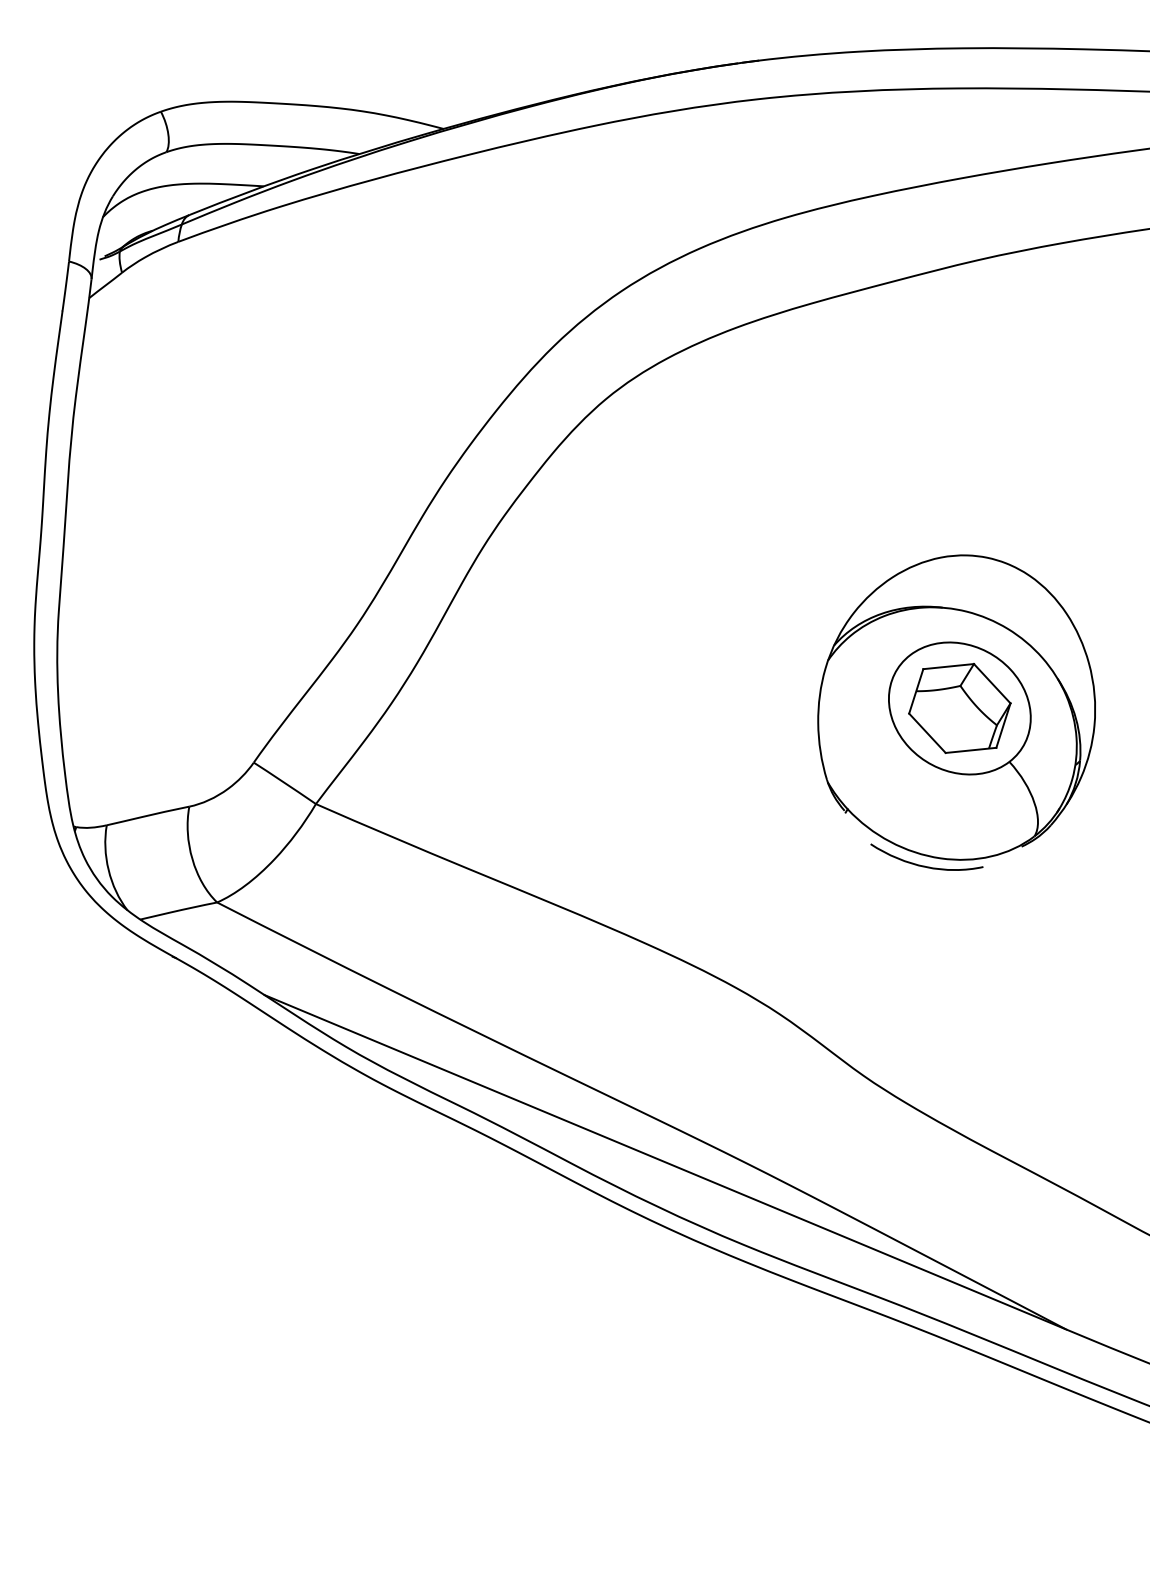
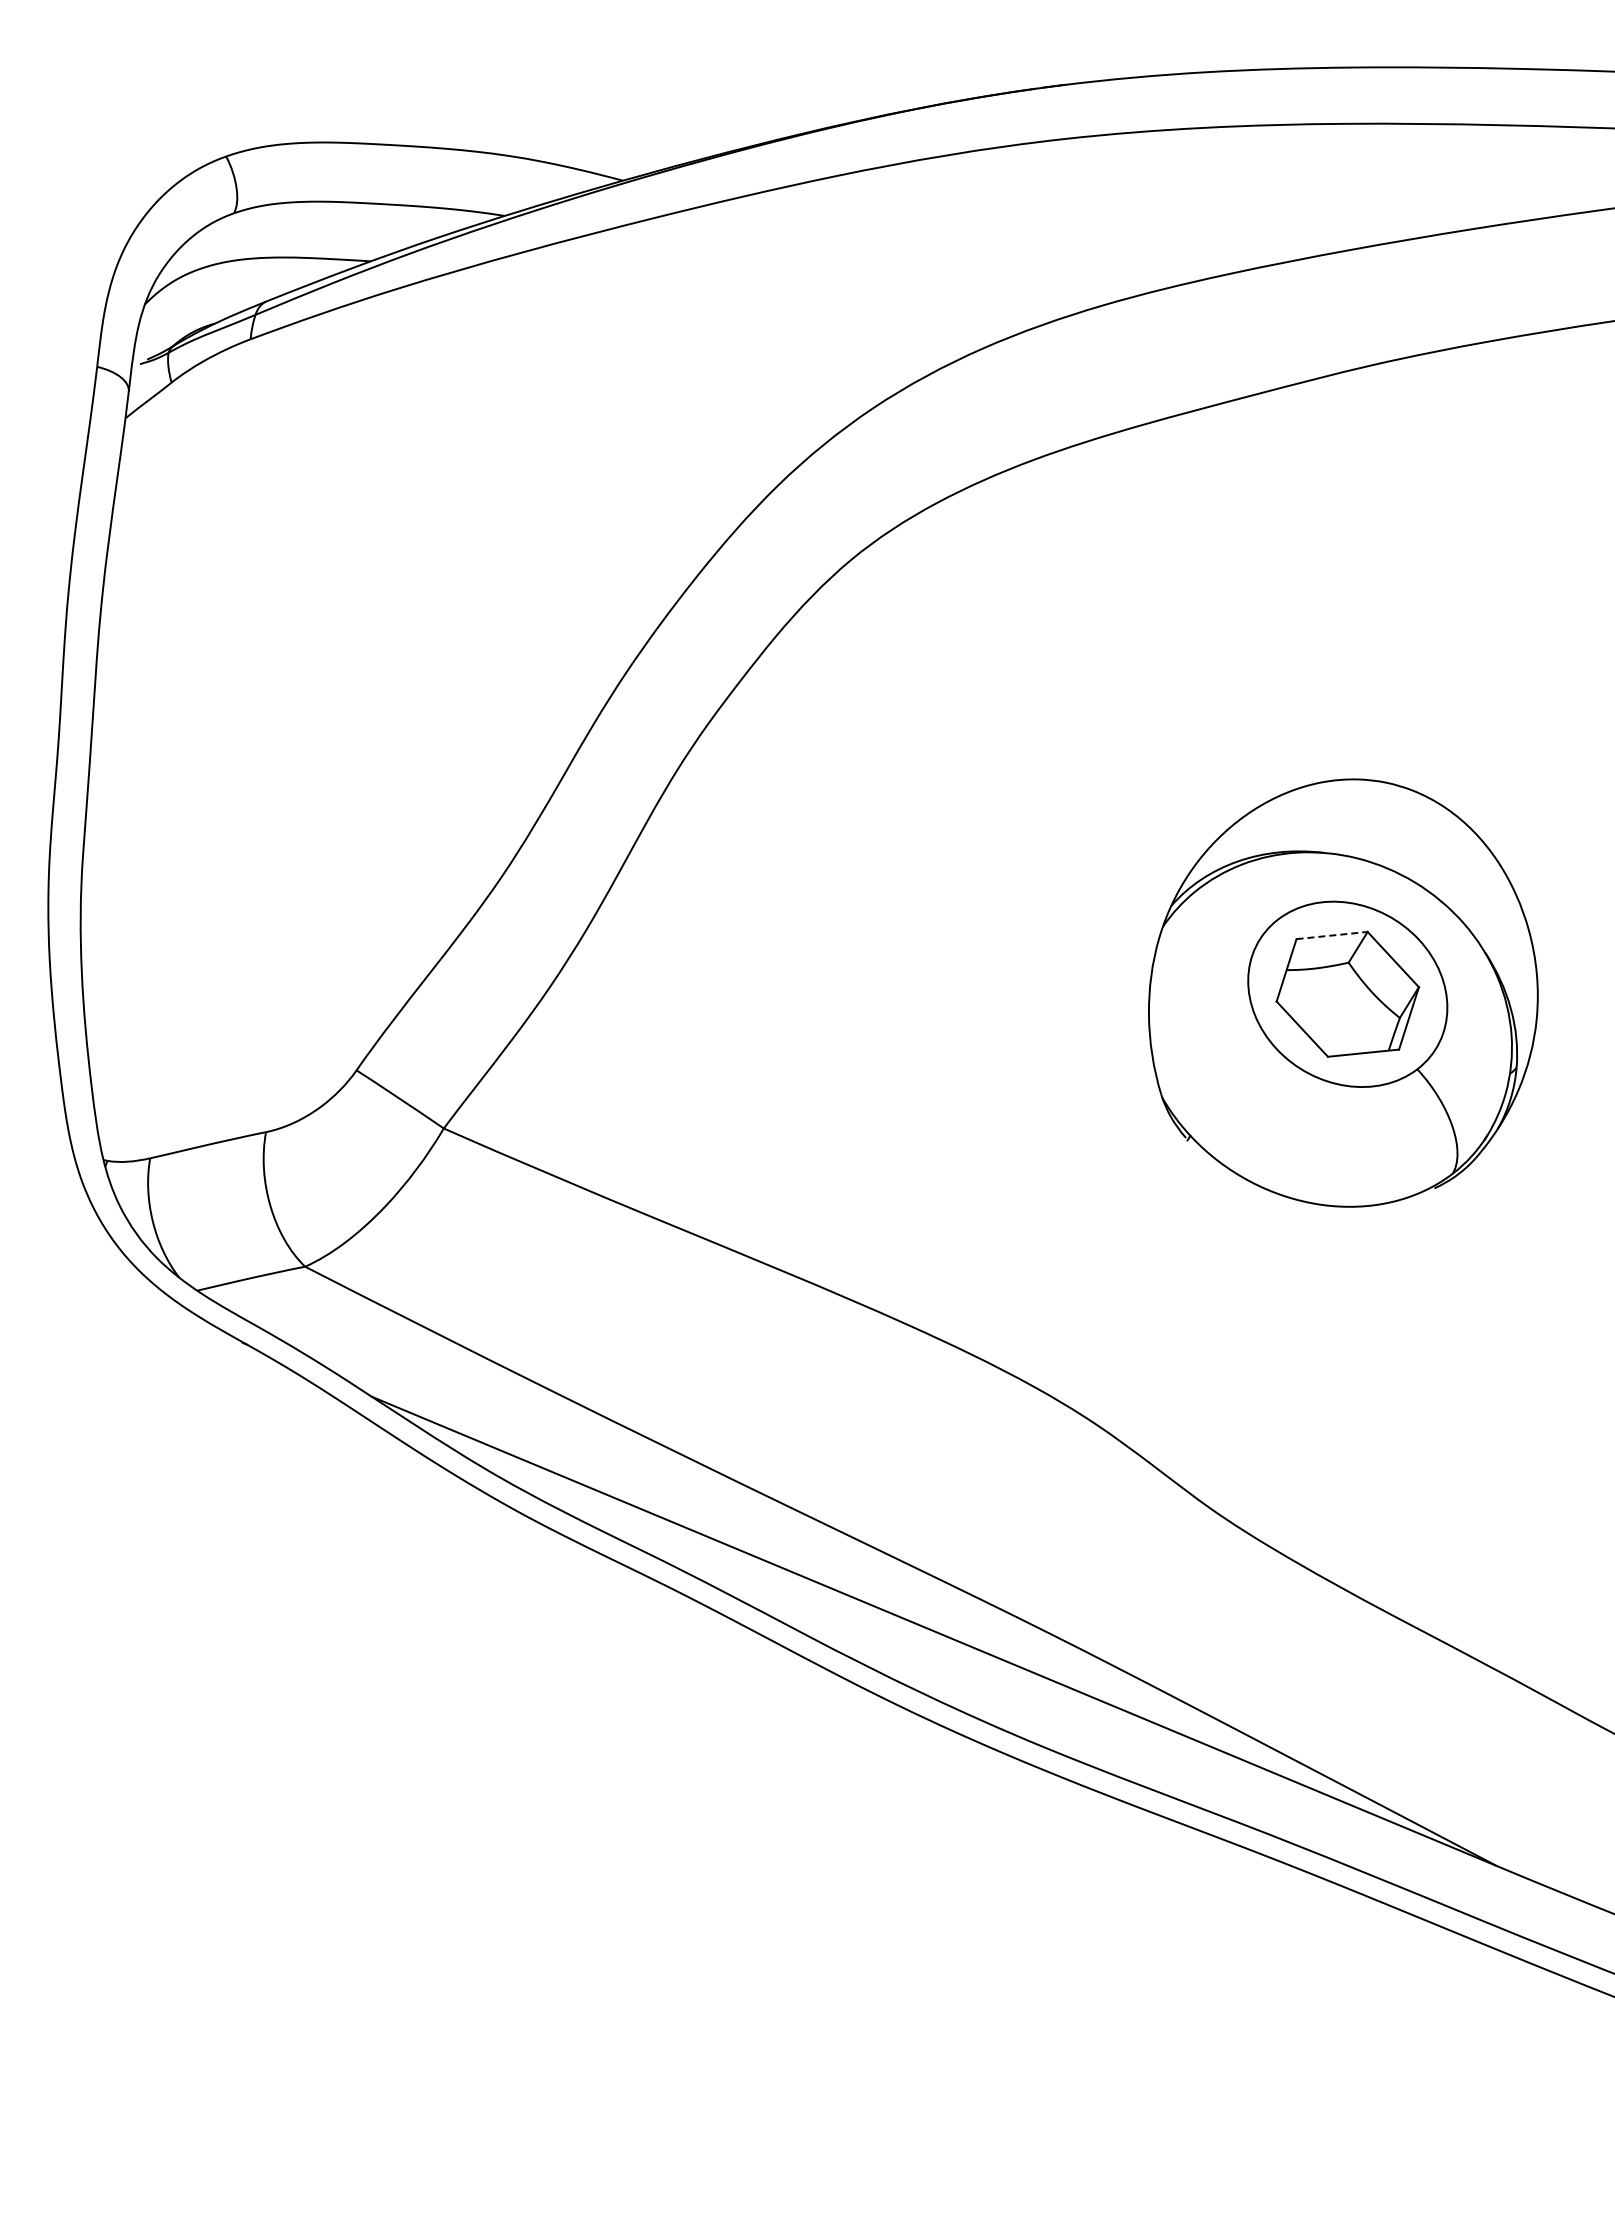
line: (948, 666) -> (1332, 935), solid -> dashed
curve: (925, 866) -> (1299, 1215), removed

